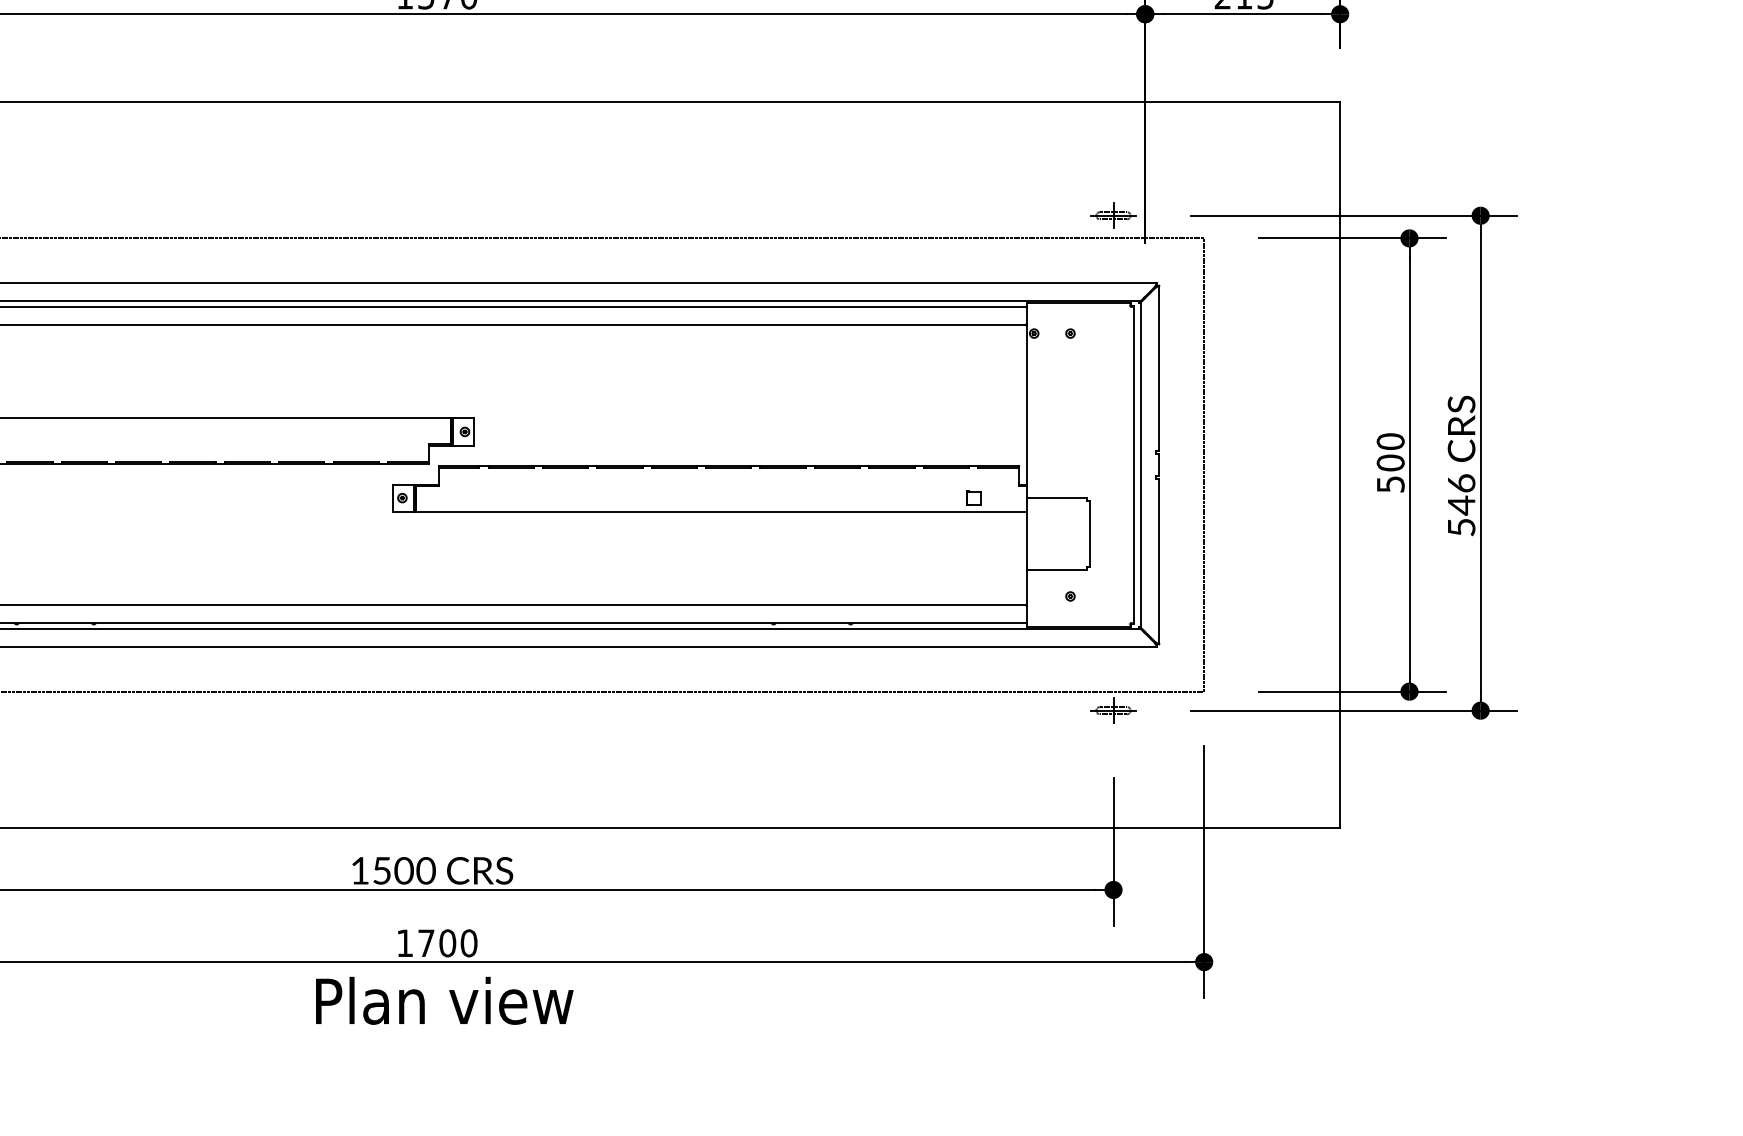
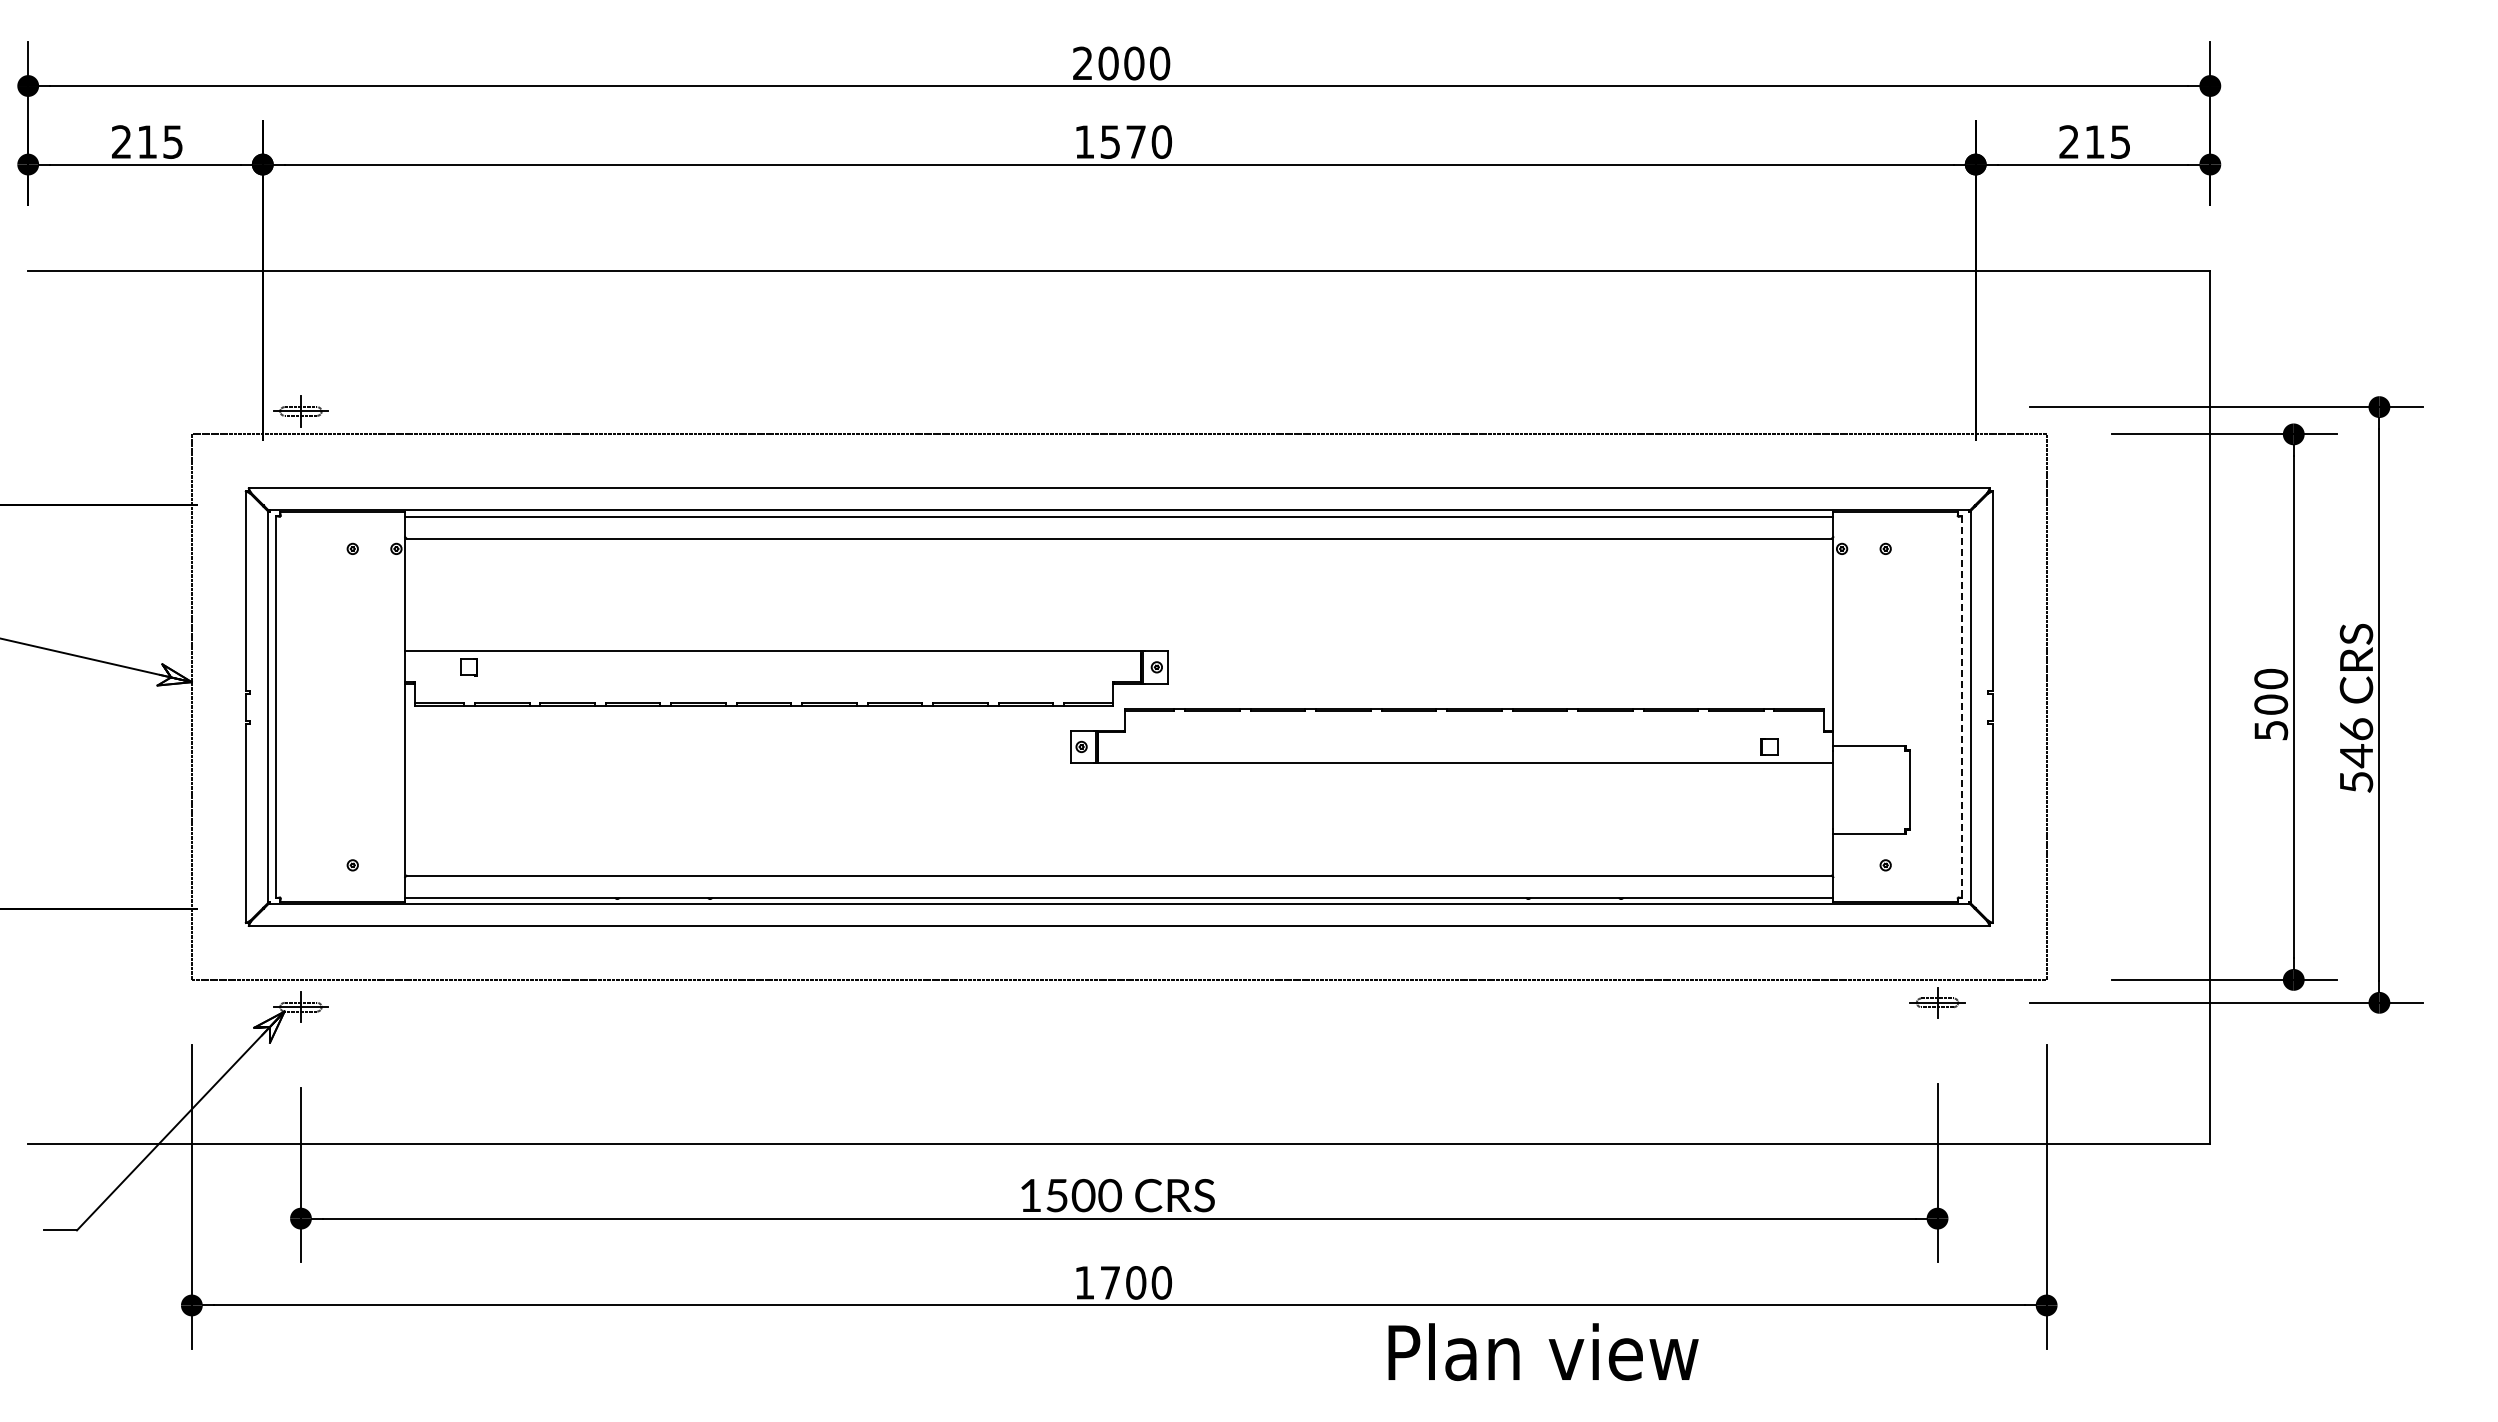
part: (1113, 215) -> (1937, 406), removed
line: (1134, 465) -> (1962, 707), solid -> dashed
text: (444, 1000) -> (1543, 1351), moved

